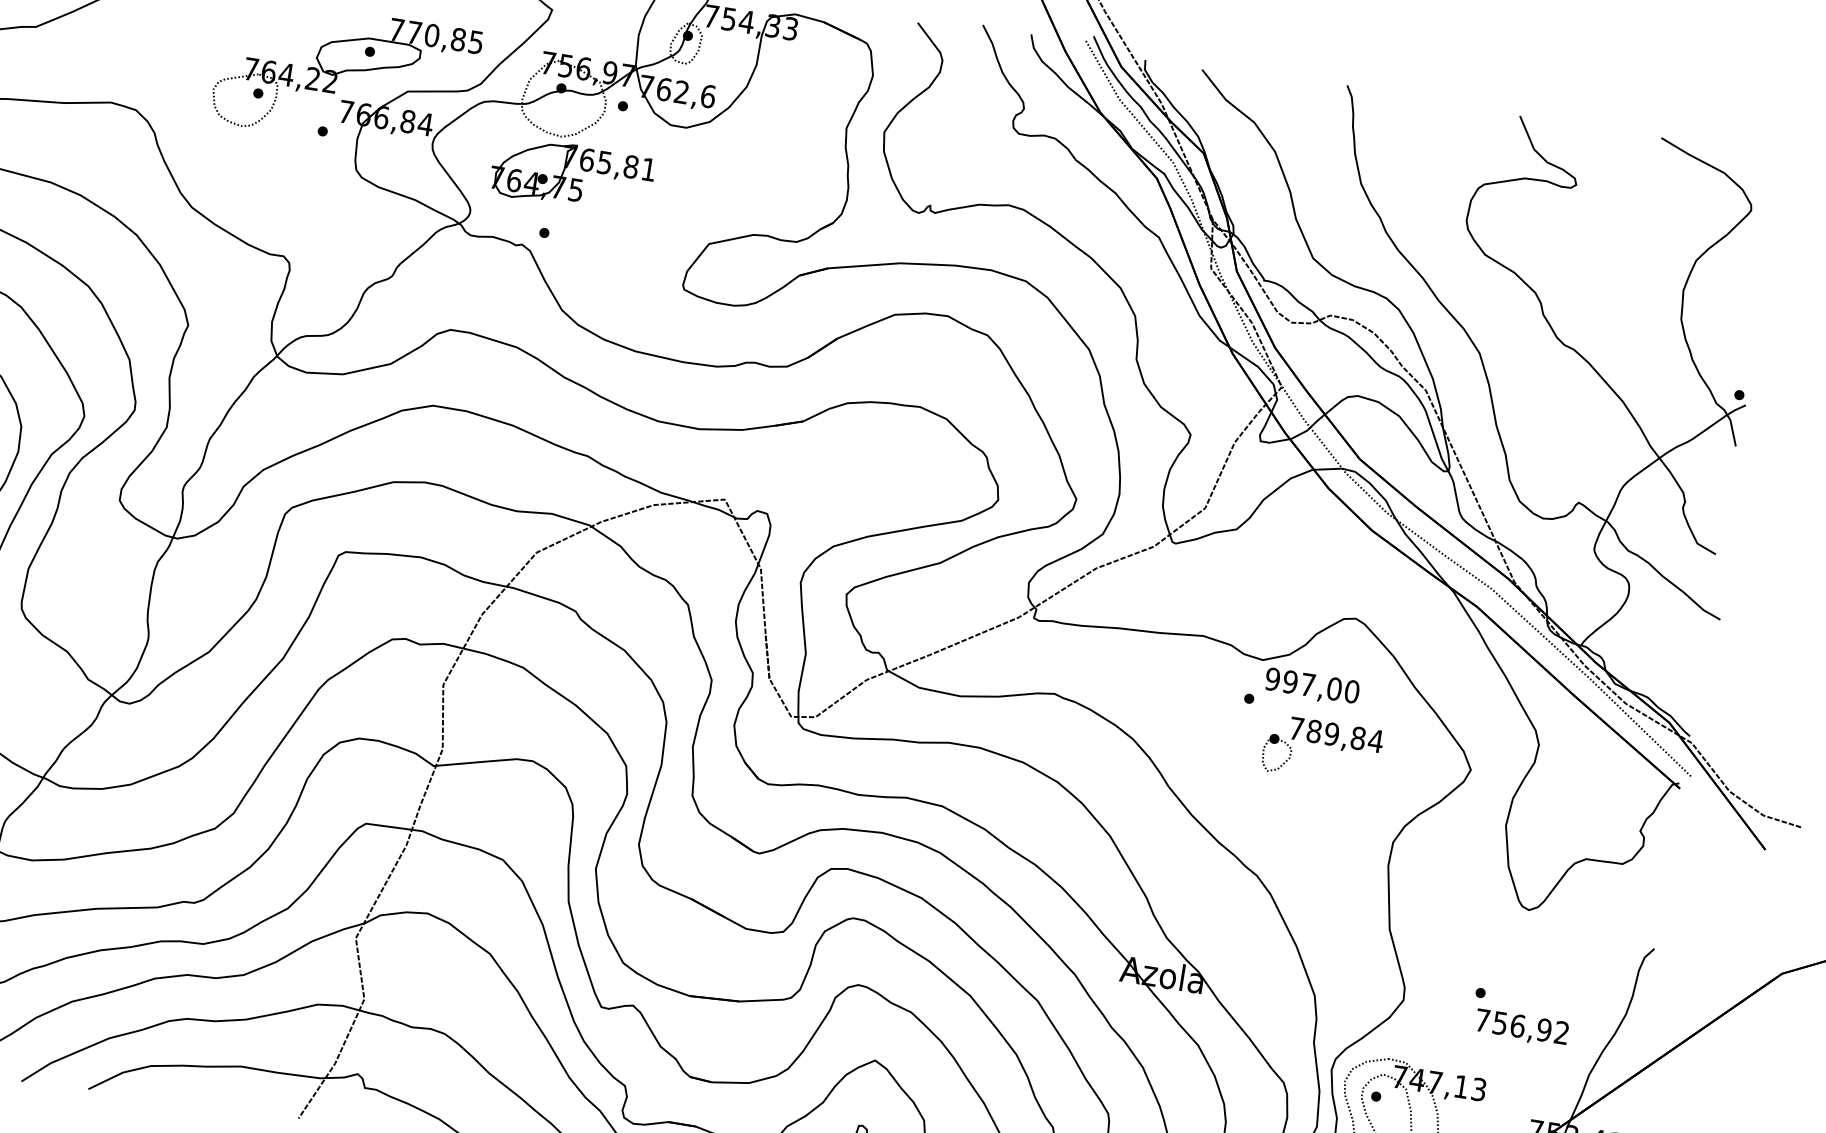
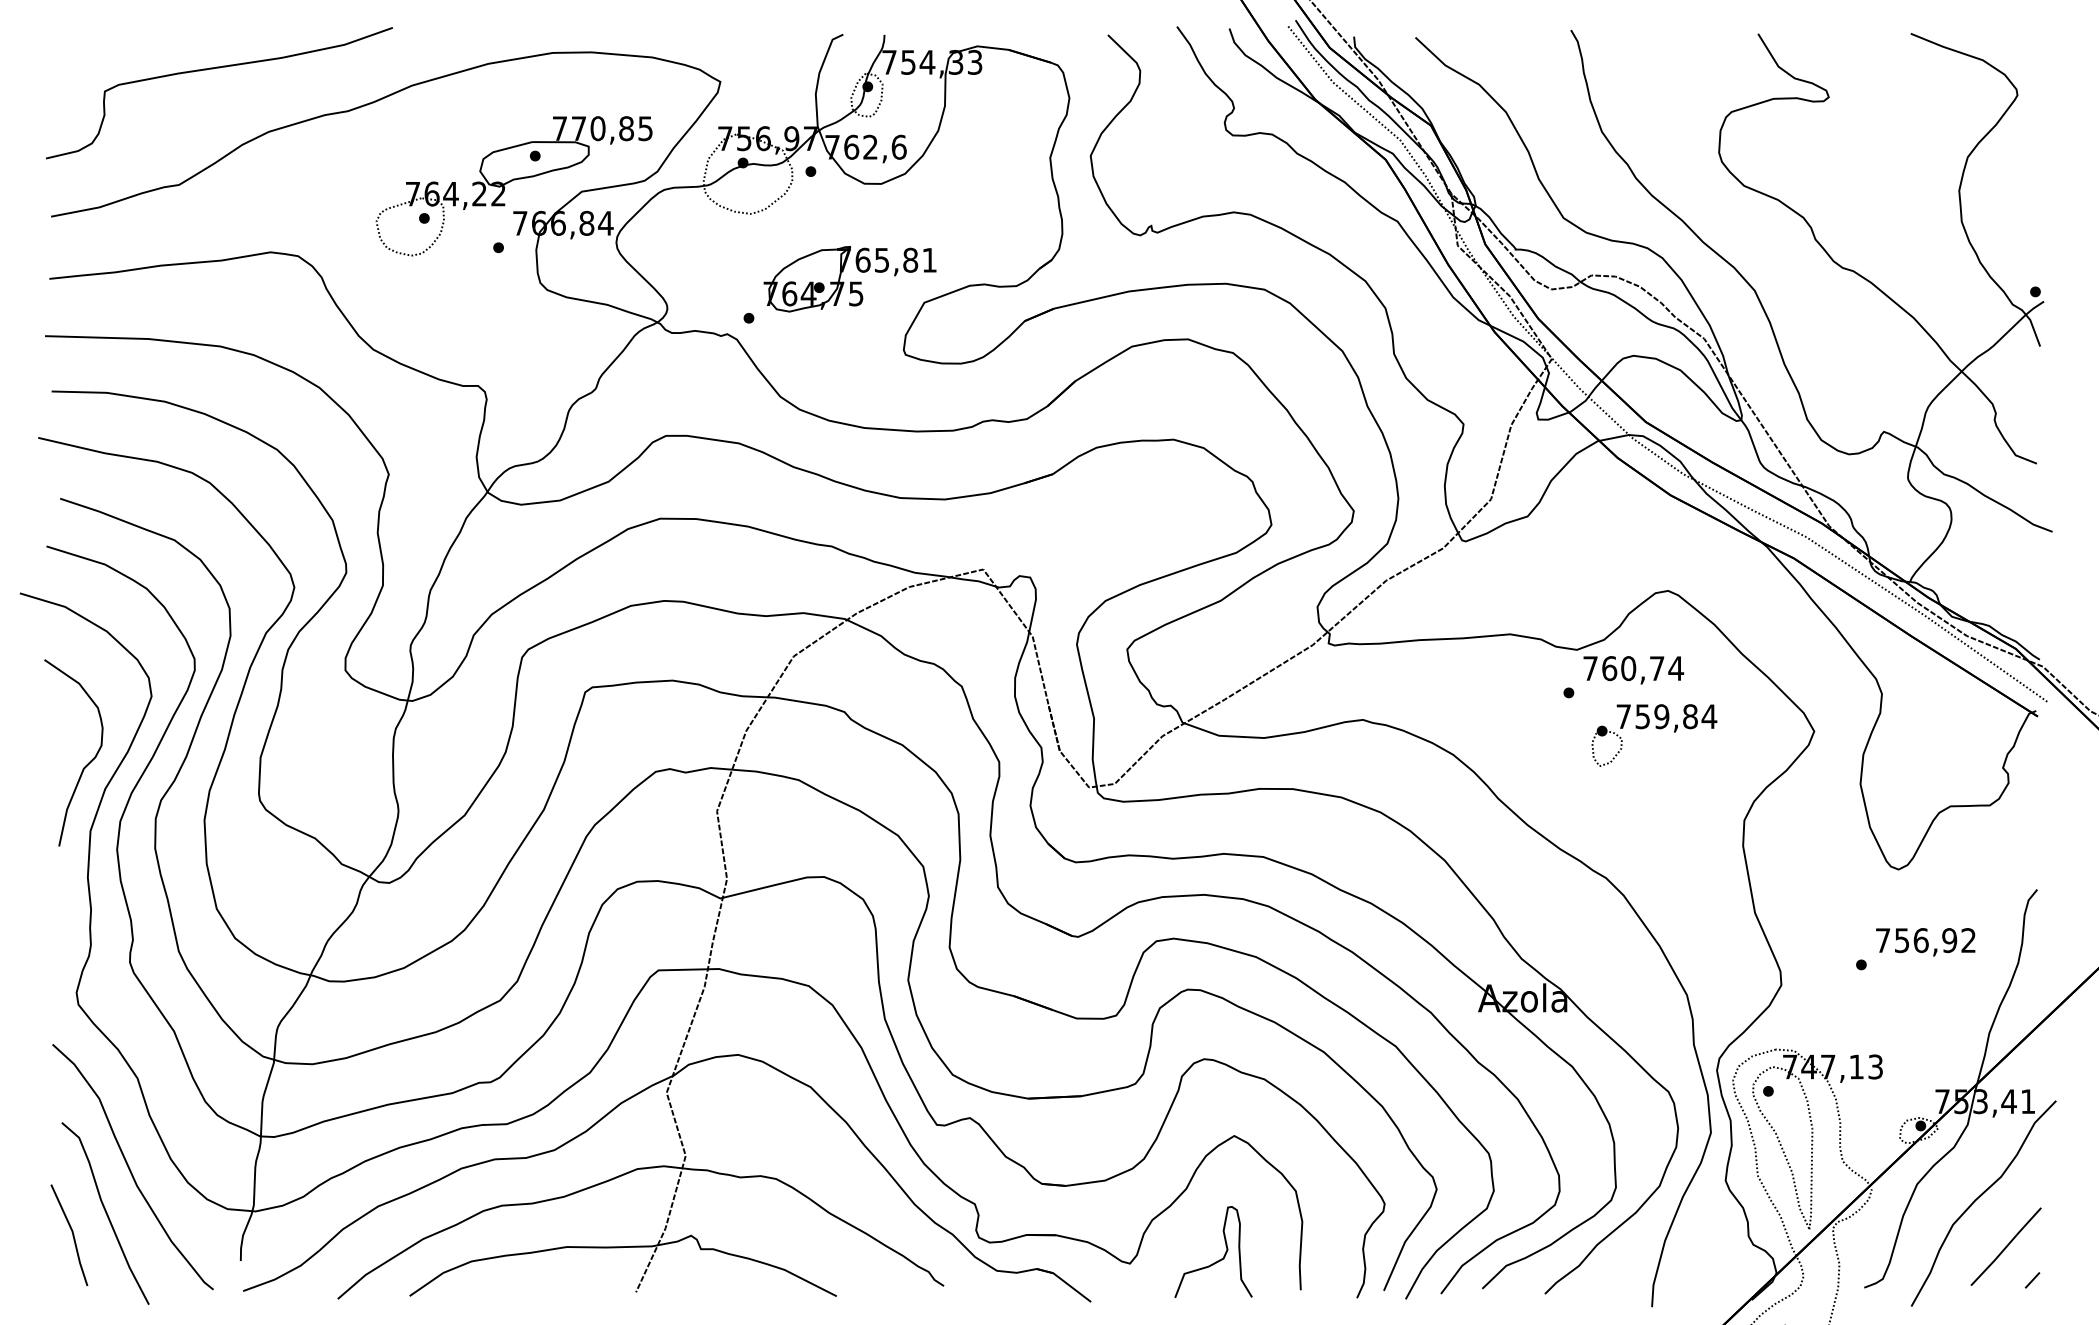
part: (571, 175) -> (849, 279), moved
text: (1312, 685) -> (1633, 668), 997,00 -> 760,74
text: (1313, 731) -> (1642, 716), 789,84 -> 759,84
text: (1521, 1028) -> (1925, 942), moved

